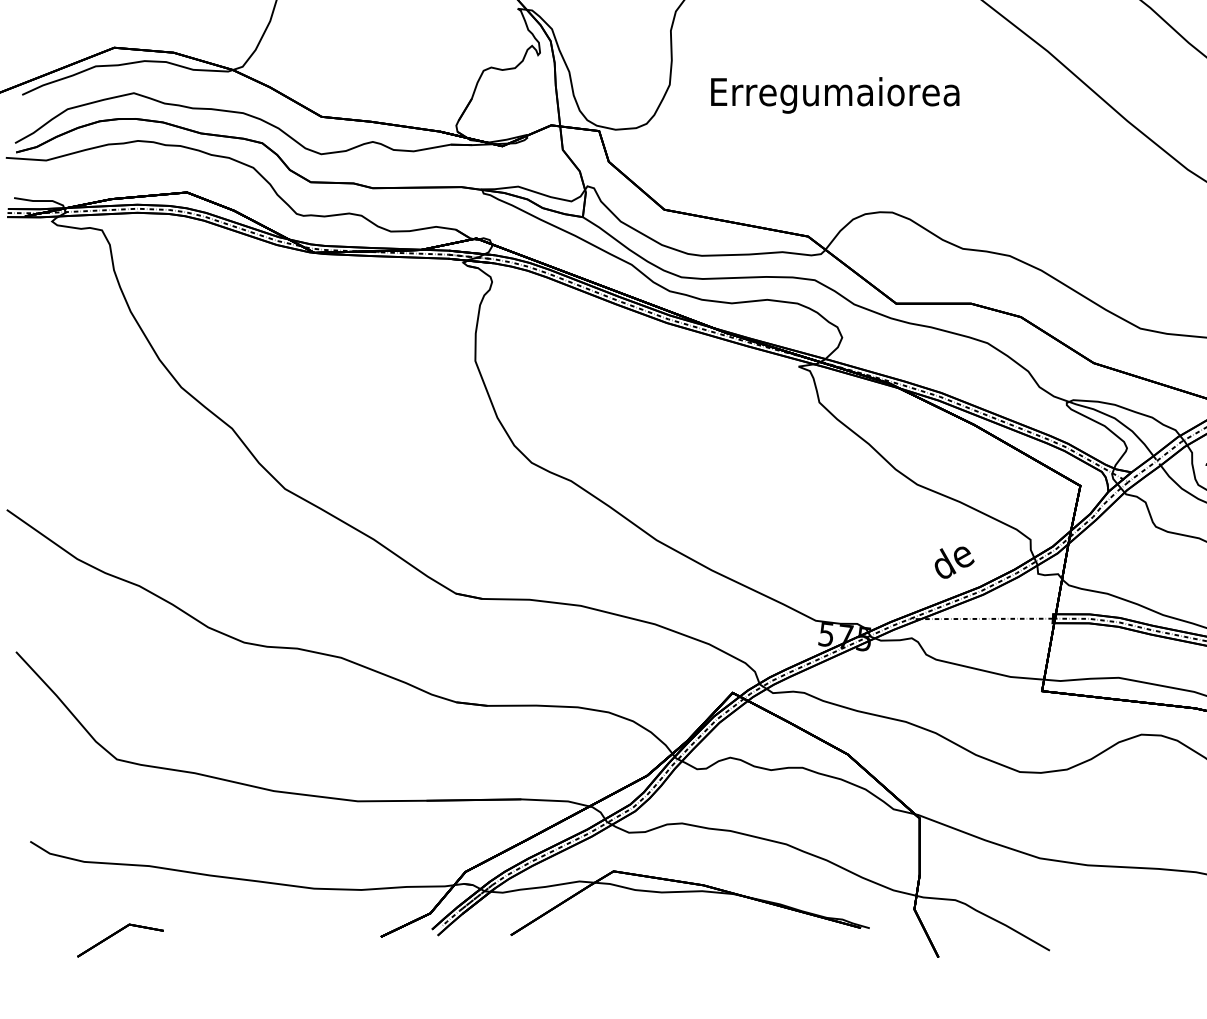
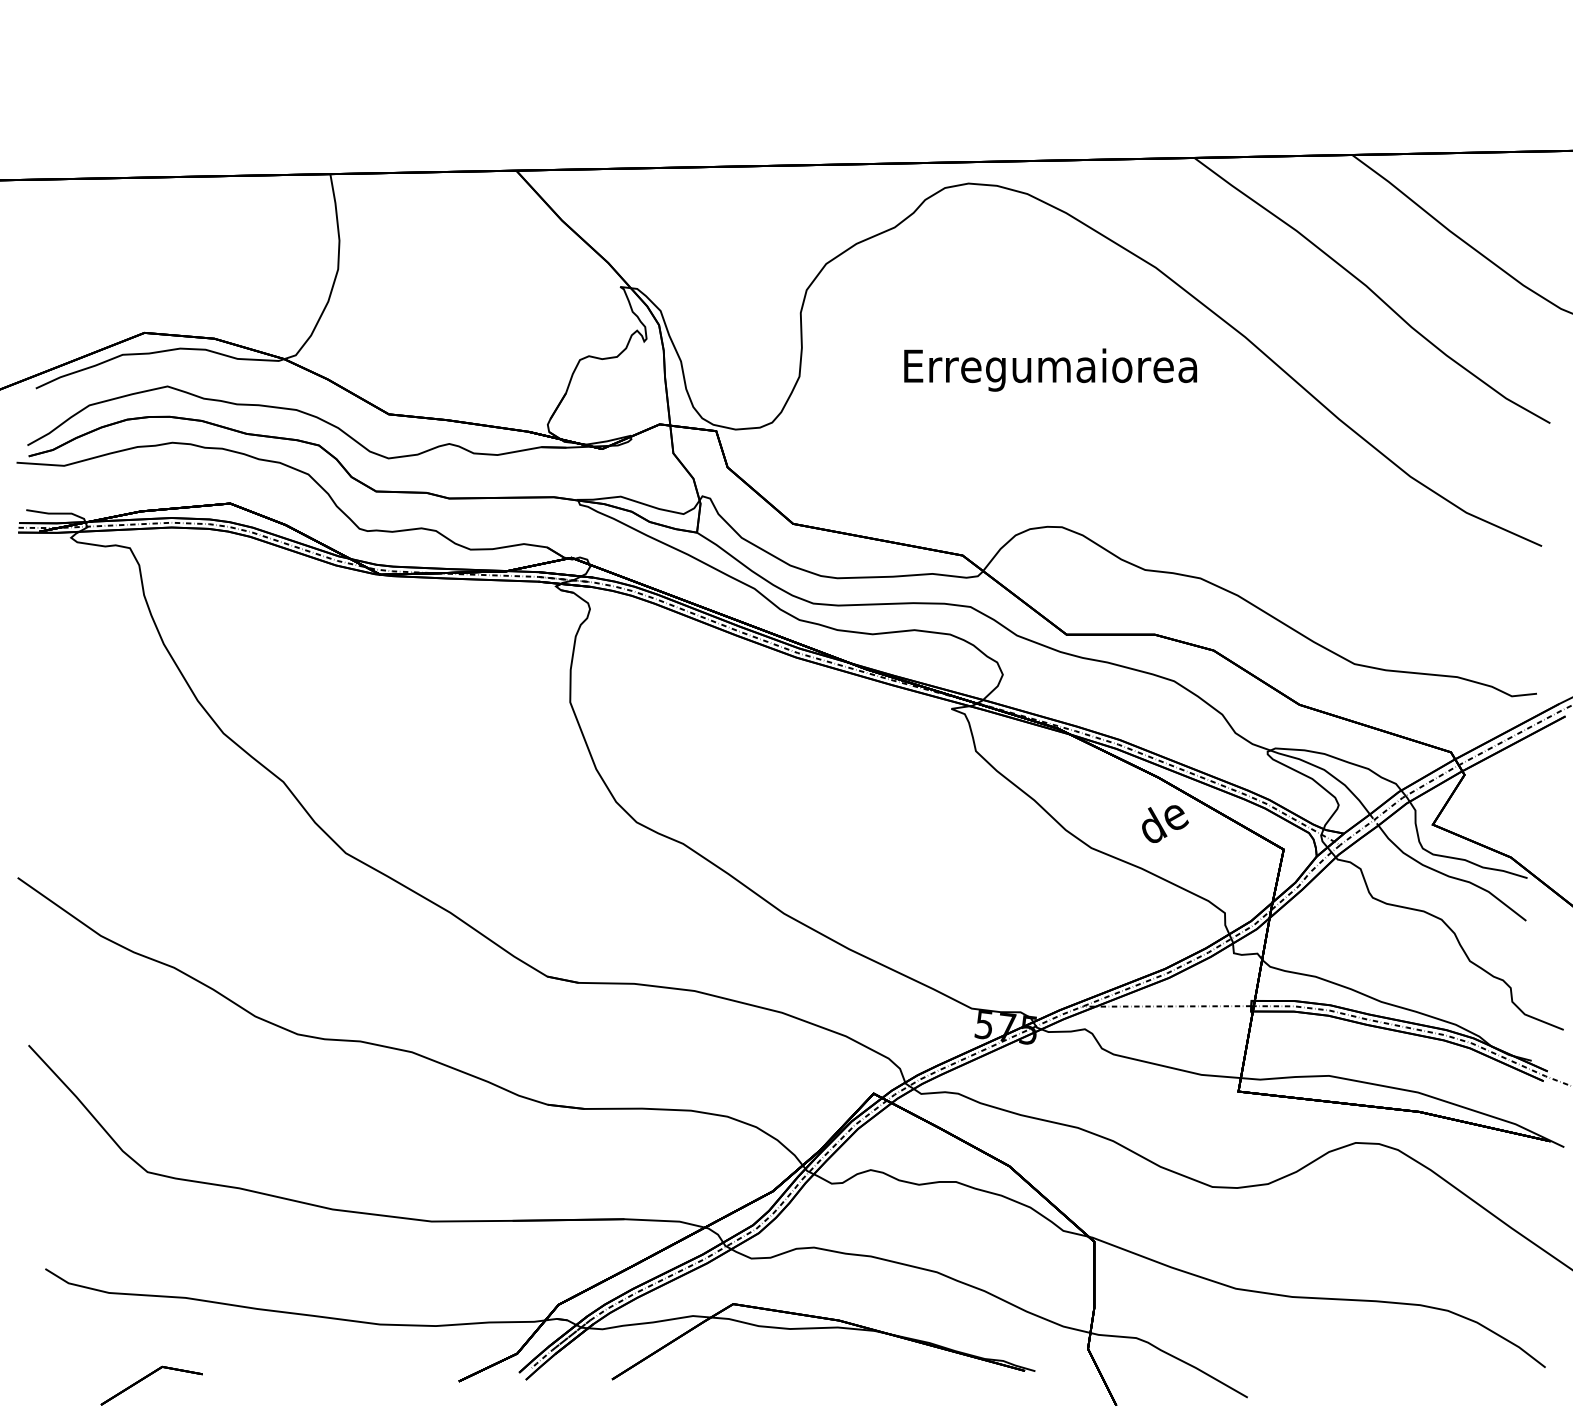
text: (835, 94) -> (1050, 369), moved
text: (954, 562) -> (1165, 823), moved

